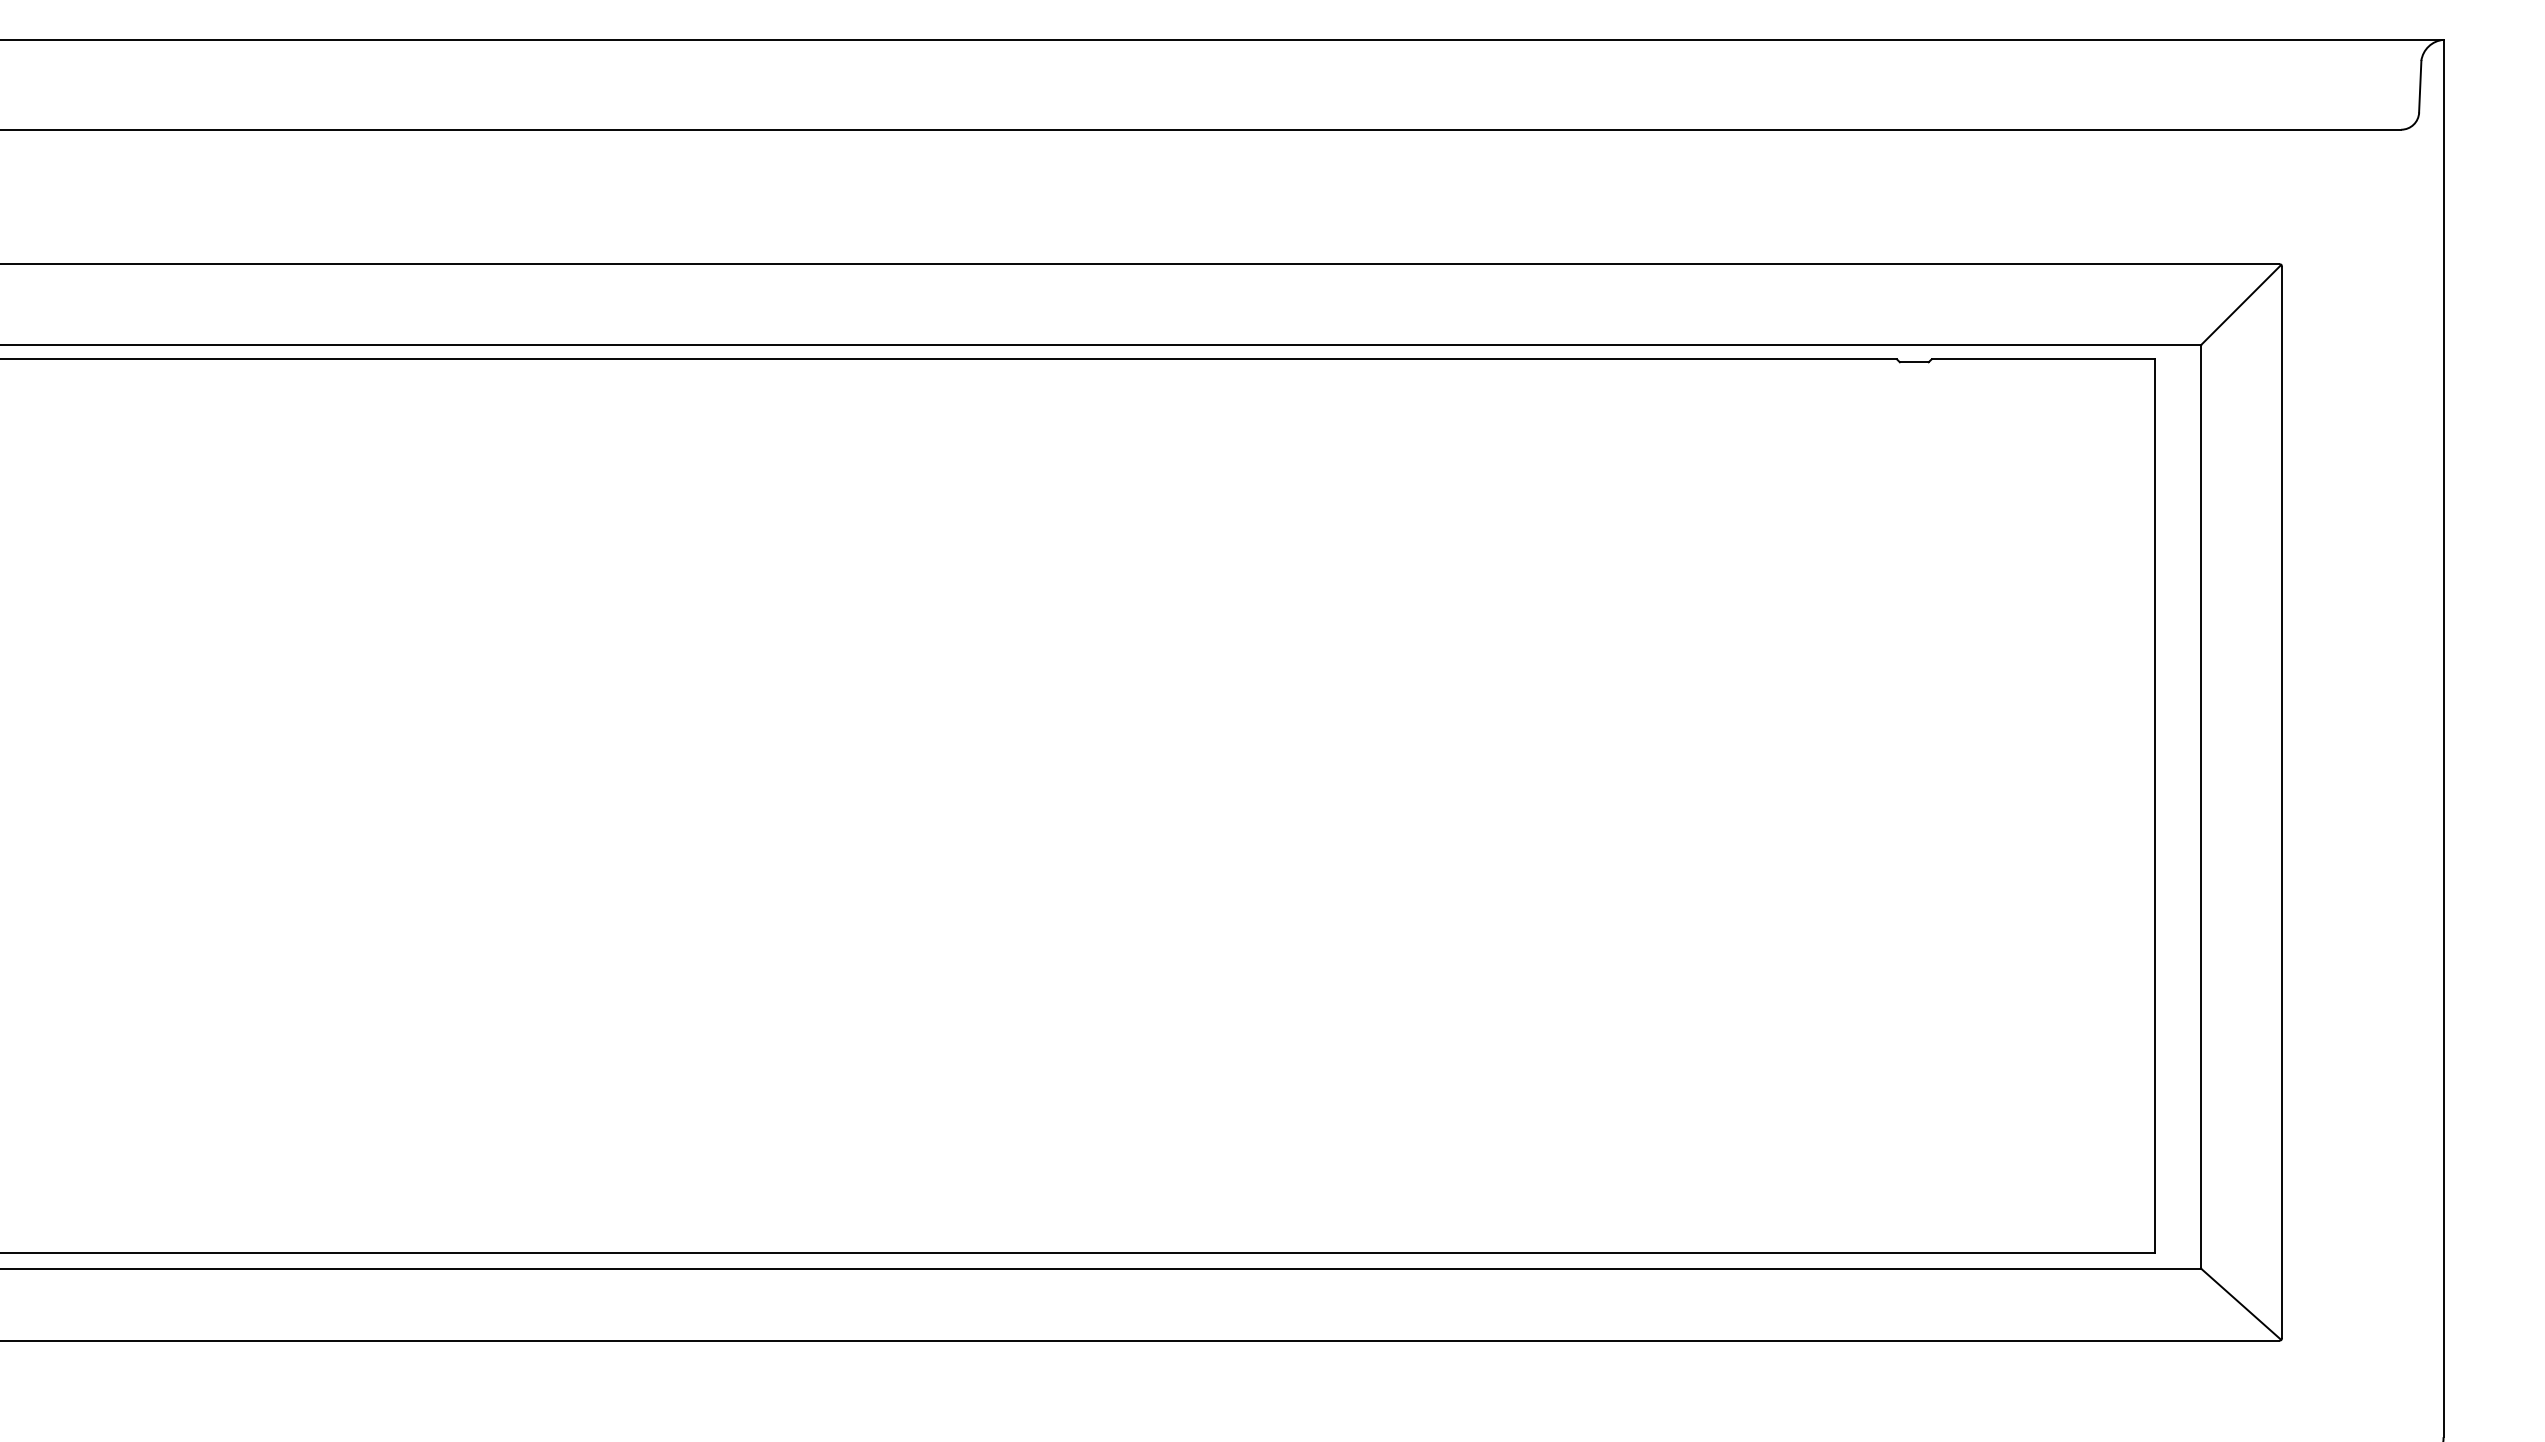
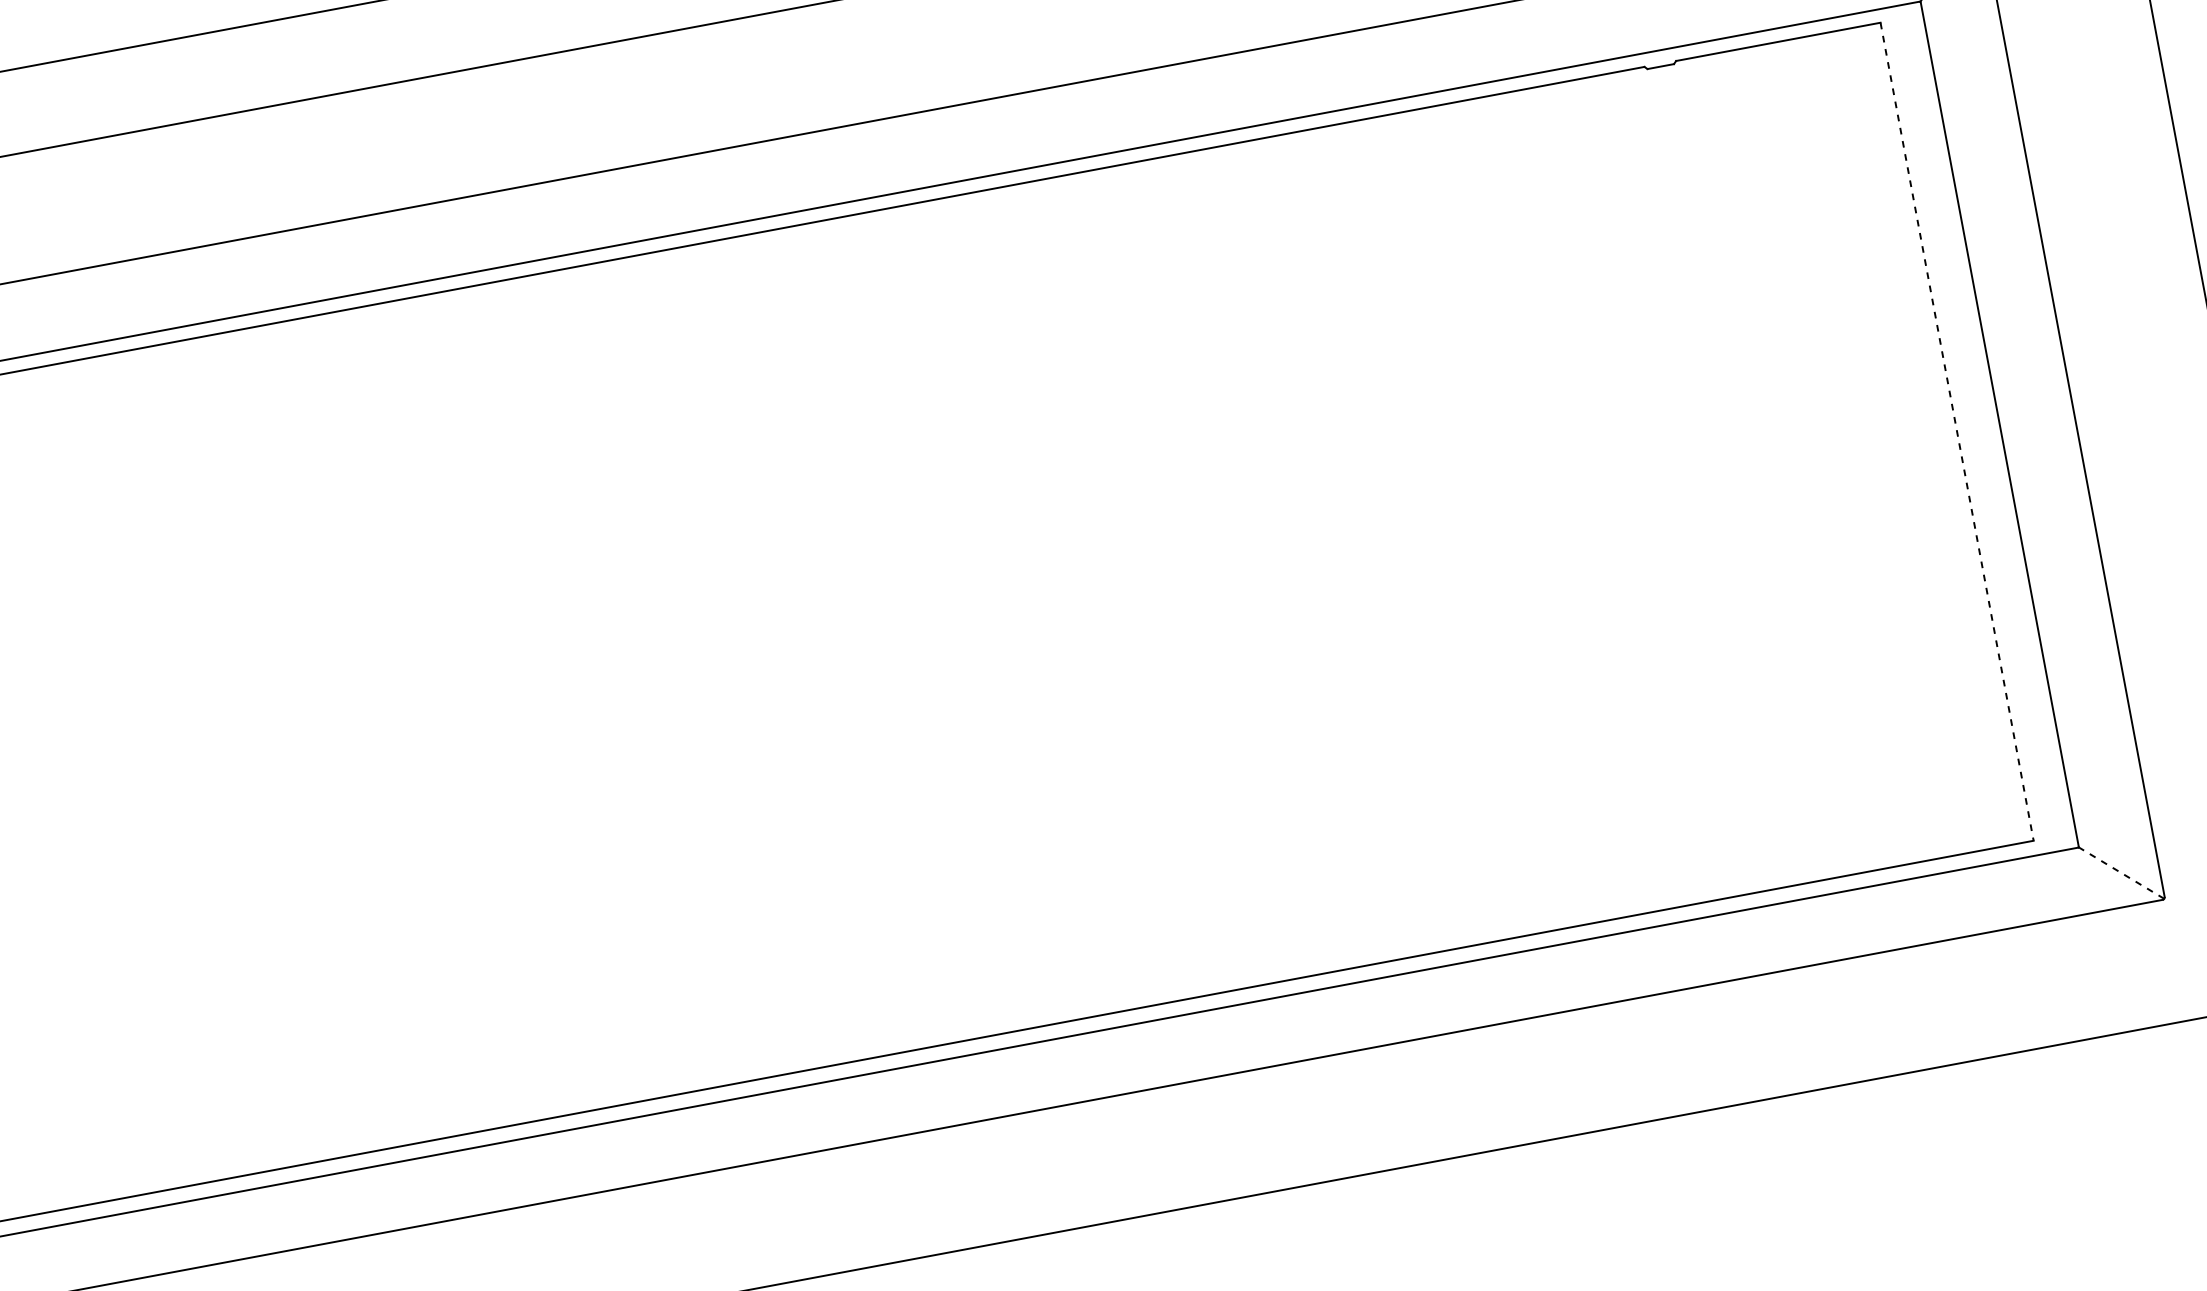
line: (2154, 806) -> (1956, 432), solid -> dashed
line: (2241, 1304) -> (2121, 873), solid -> dashed

